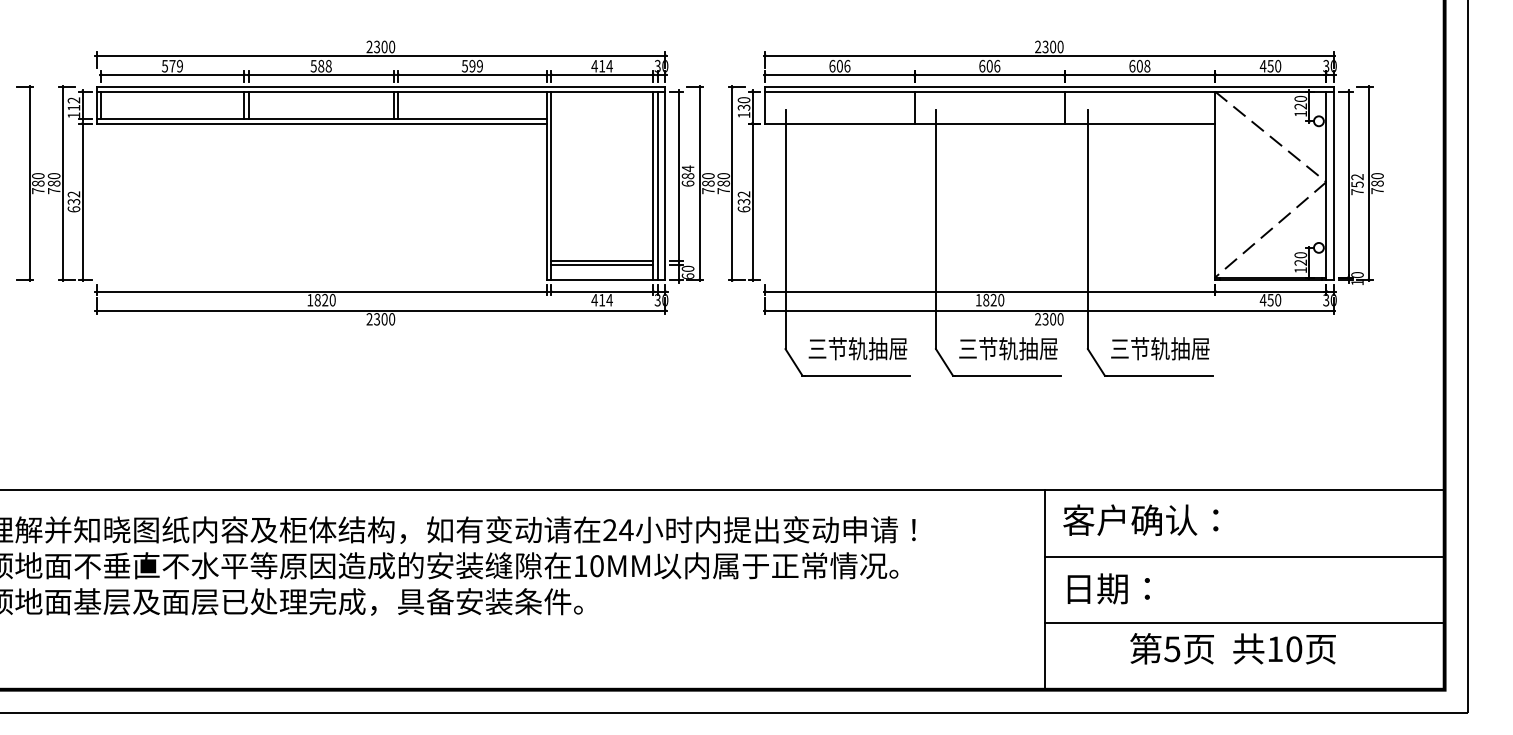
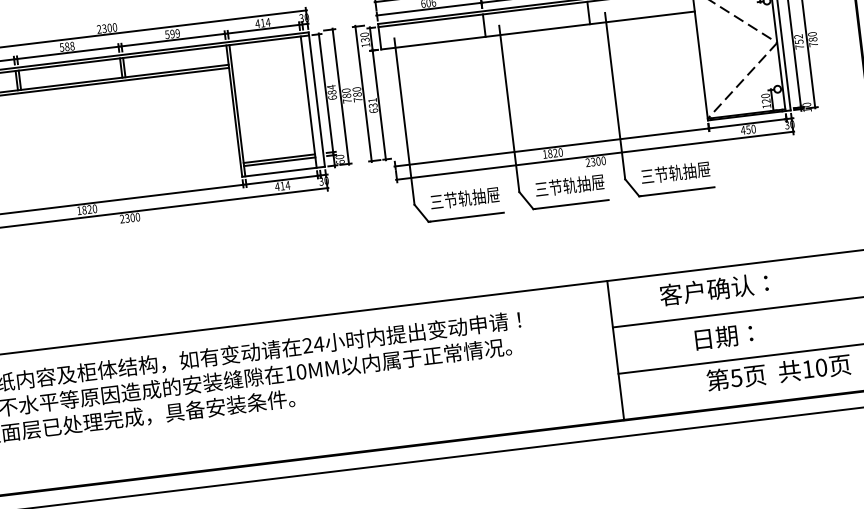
line: (657, 185) -> (311, 101), removed
text: (743, 194) -> (372, 100), 632 -> 631
text: (1140, 519) -> (713, 288), moved
text: (1108, 588) -> (723, 336), moved
text: (1232, 648) -> (778, 372), moved

